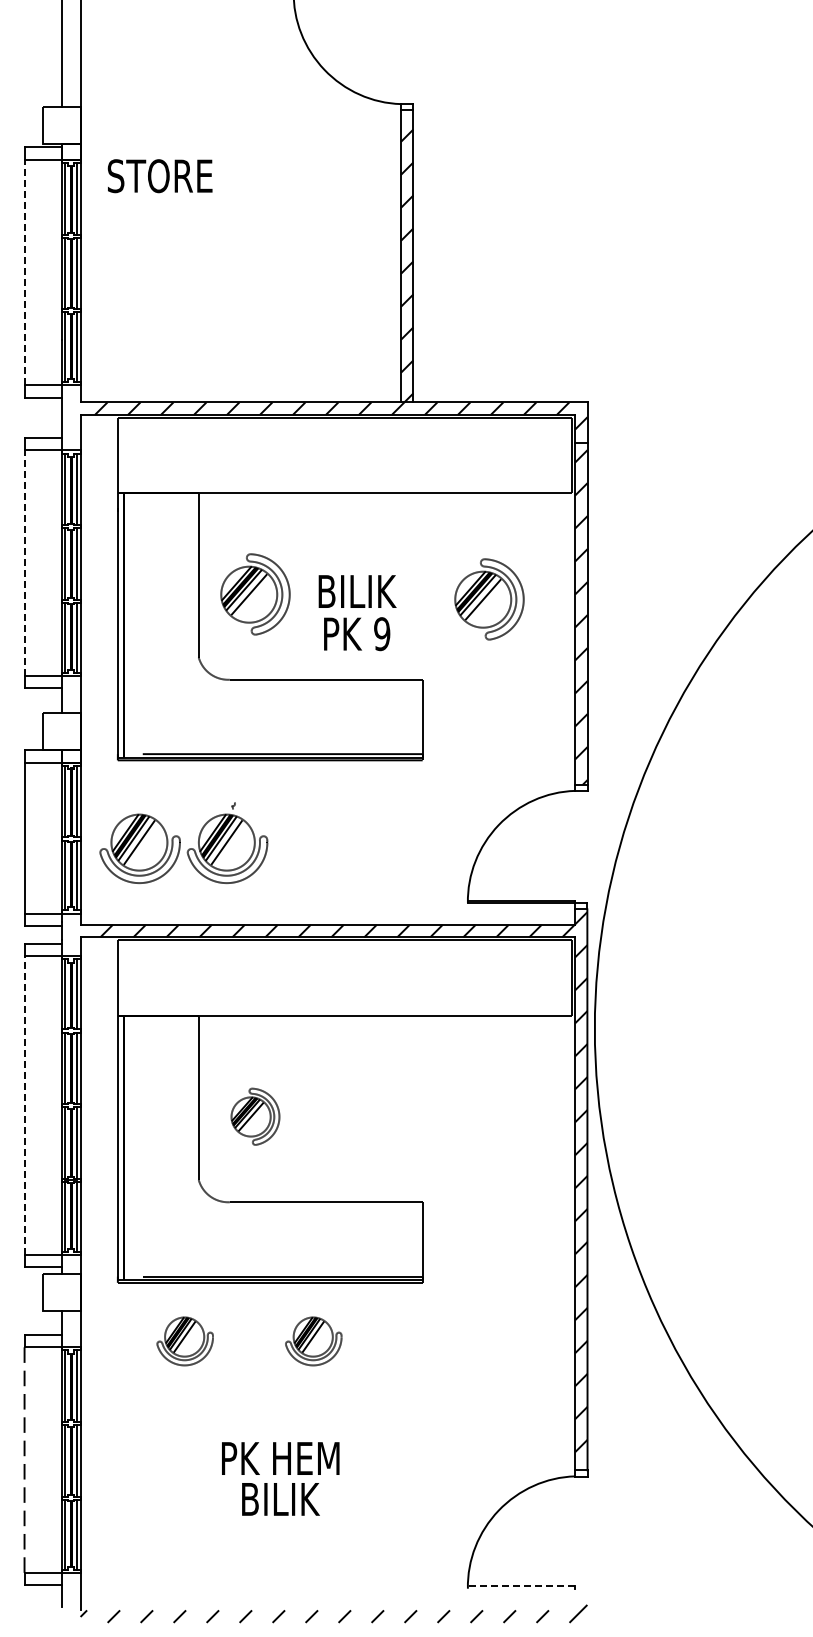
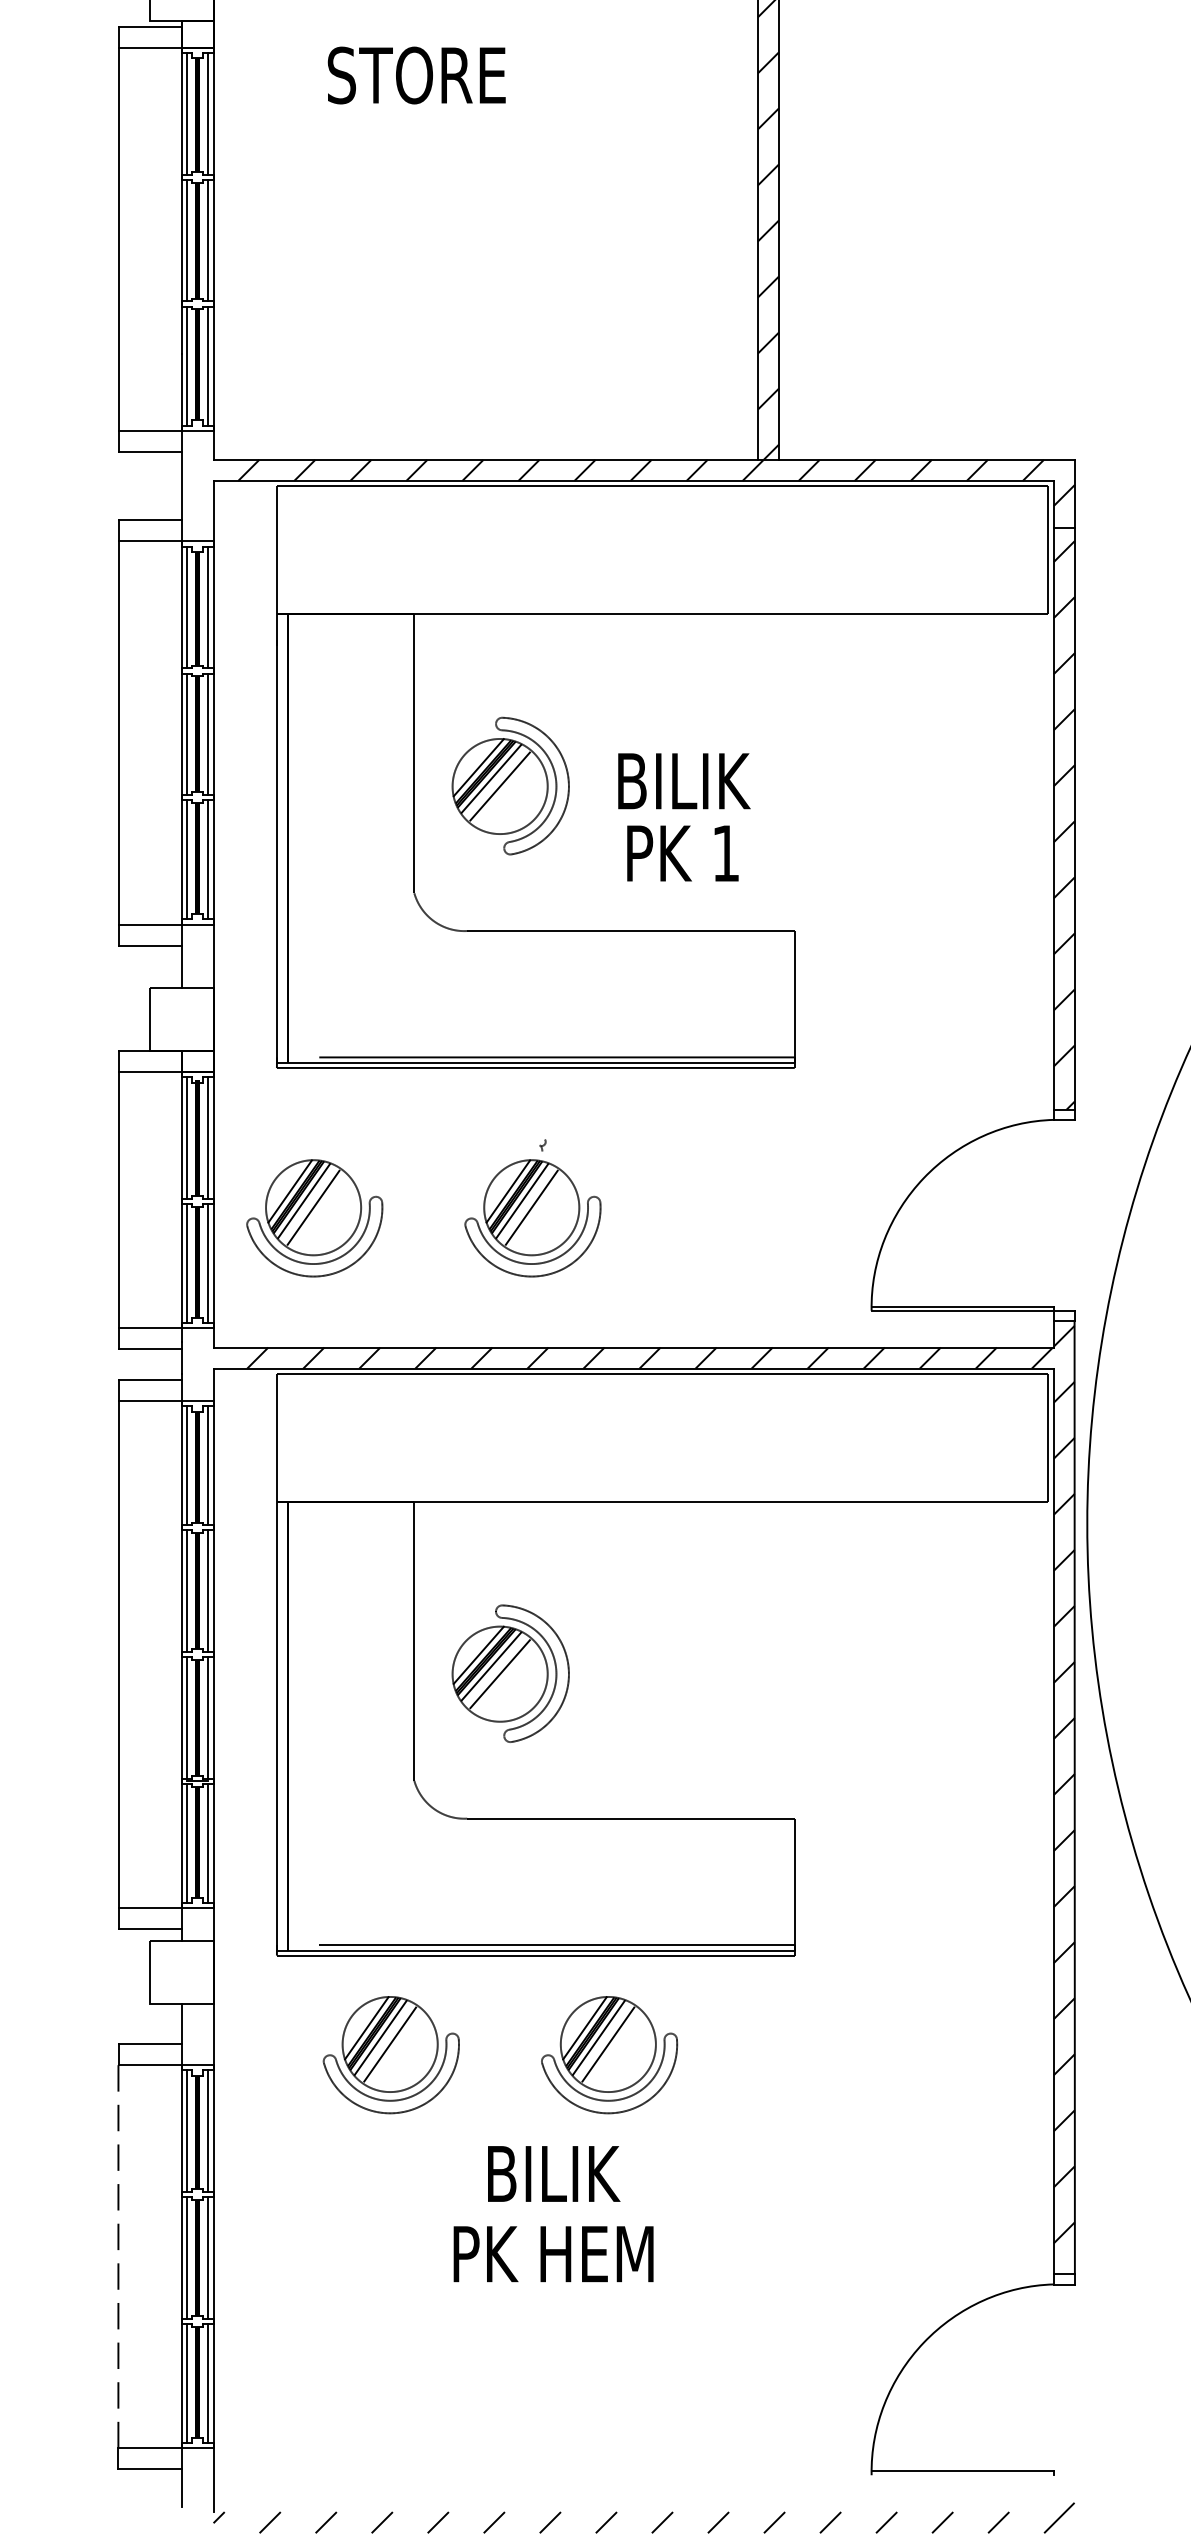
text: (159, 176) -> (415, 76), moved
line: (24, 272) -> (118, 239), dashed -> solid
line: (24, 563) -> (118, 733), dashed -> solid
part: (489, 599) -> (908, 794), removed
text: (382, 634) -> (726, 854), 9 -> 1
part: (227, 842) -> (532, 1207), moved
line: (24, 1105) -> (118, 1654), dashed -> solid
part: (255, 1116) -> (510, 1673), size x1.43
part: (184, 1341) -> (390, 2055), size x1.43
part: (313, 1341) -> (609, 2055), size x1.43
text: (280, 1499) -> (553, 2174), moved
line: (521, 1586) -> (962, 2471), dashed -> solid

